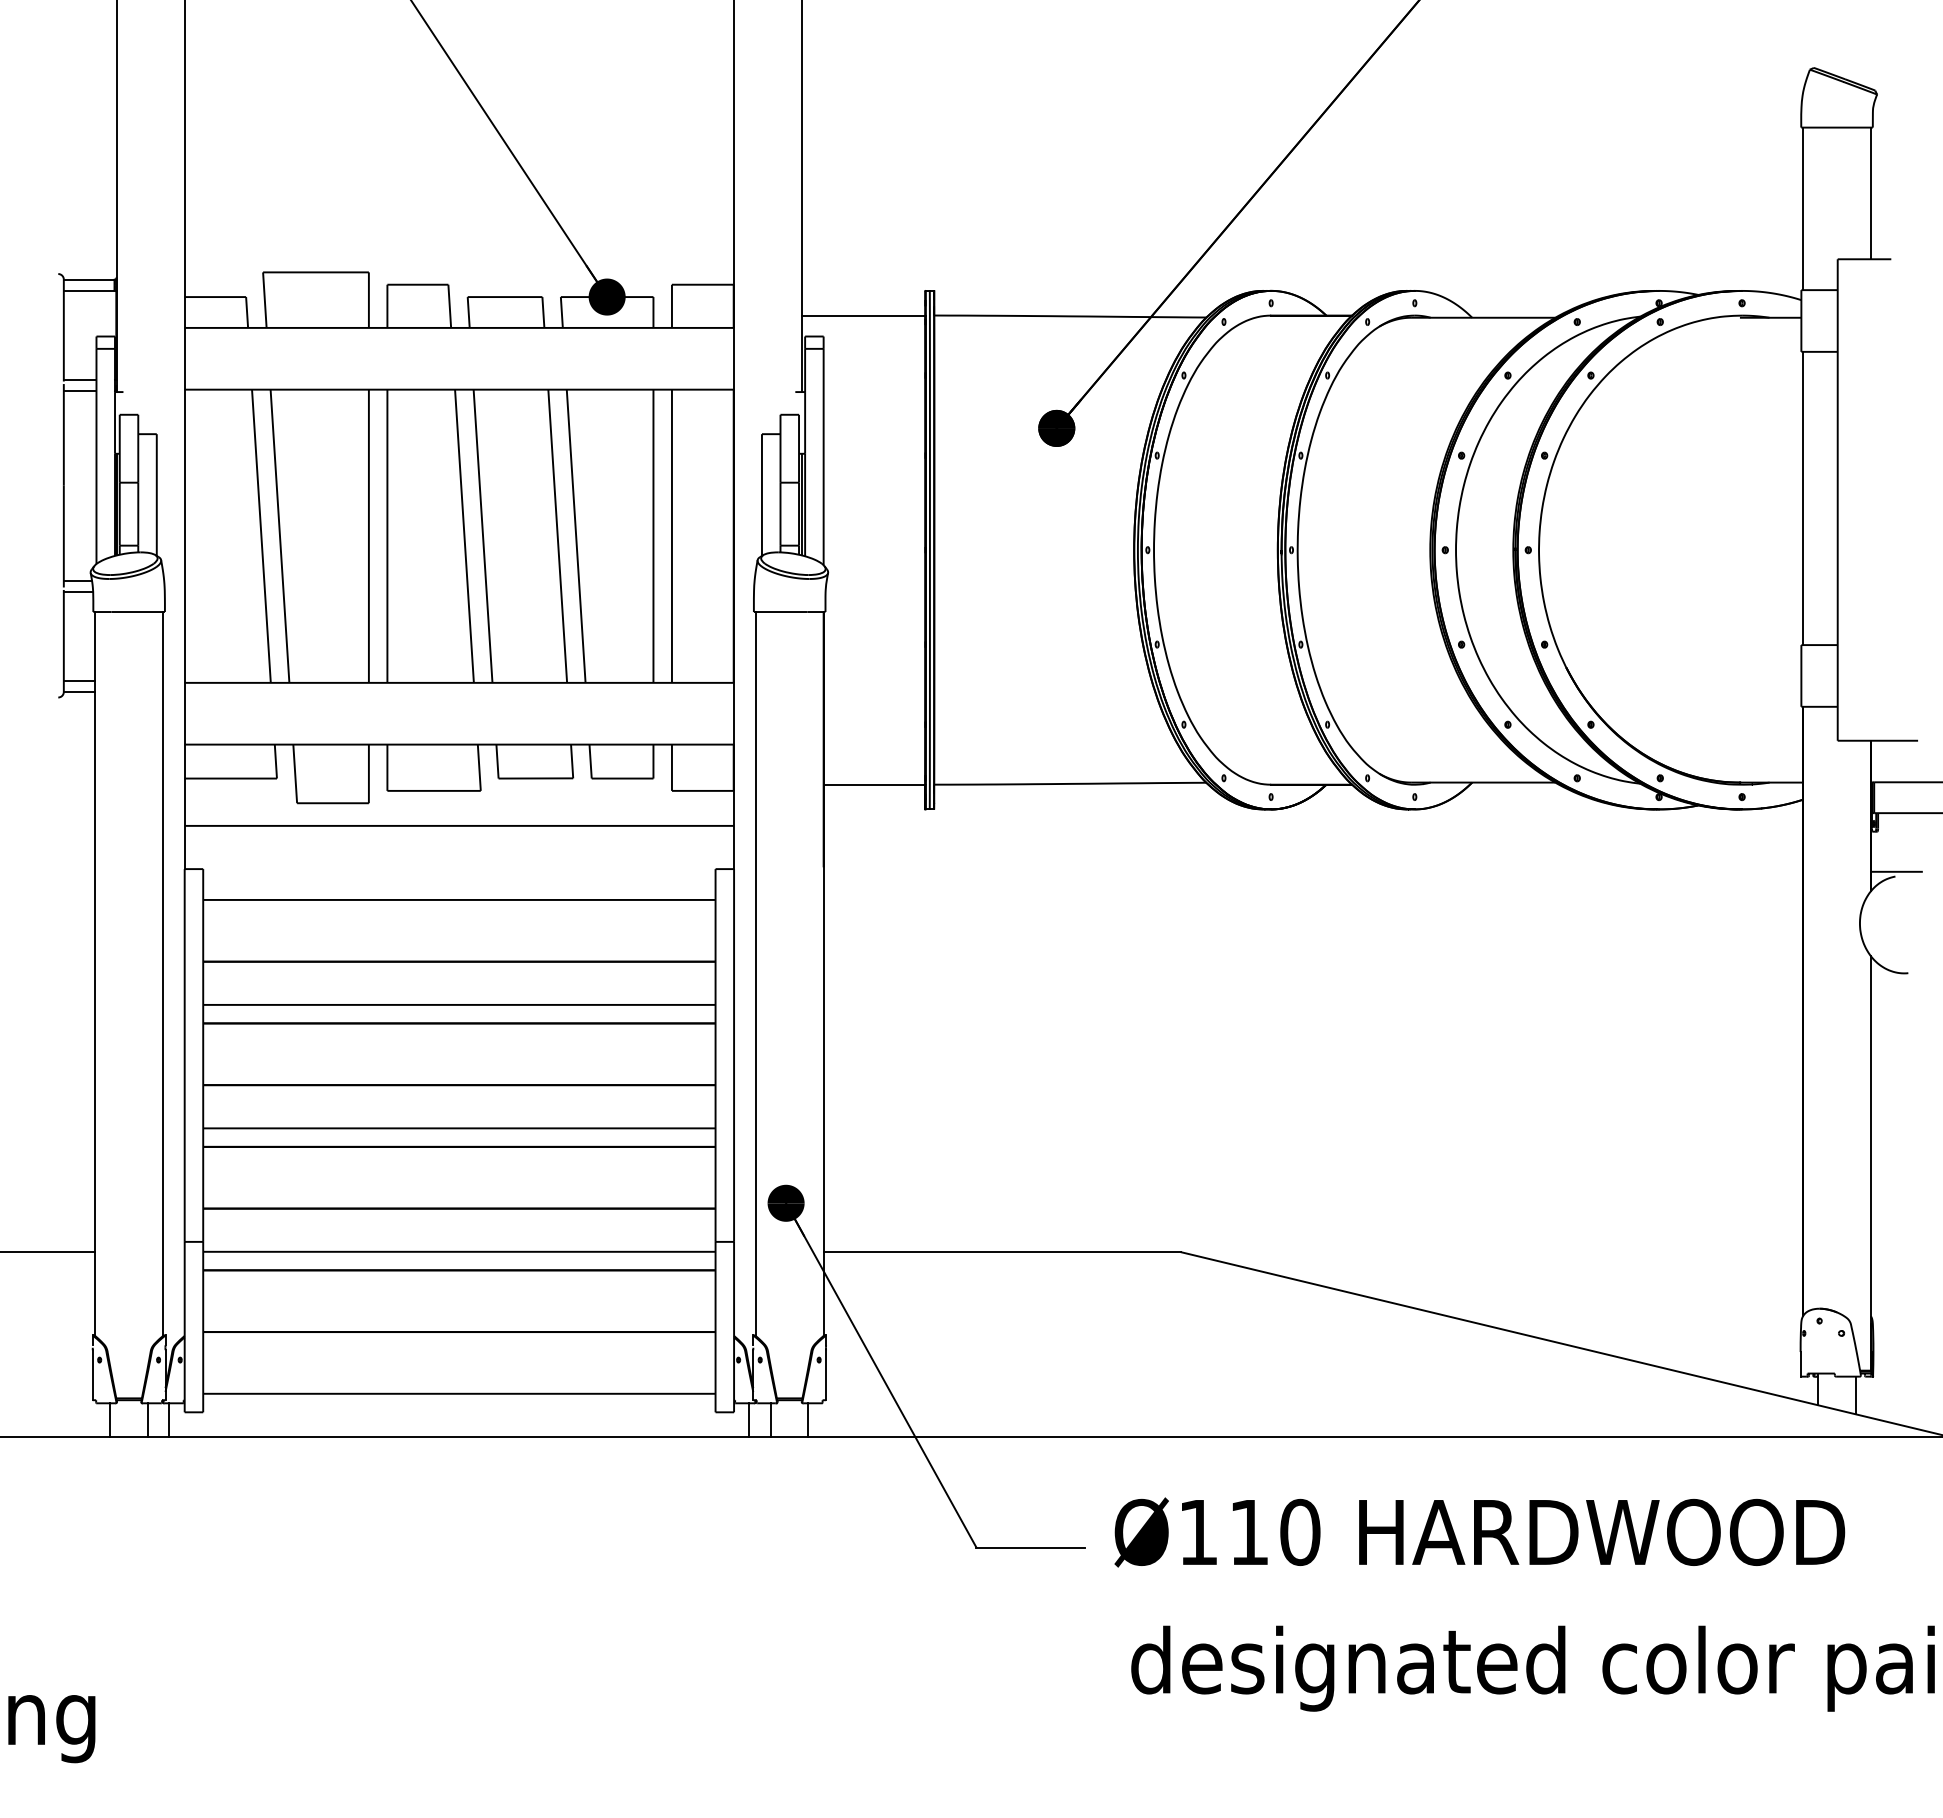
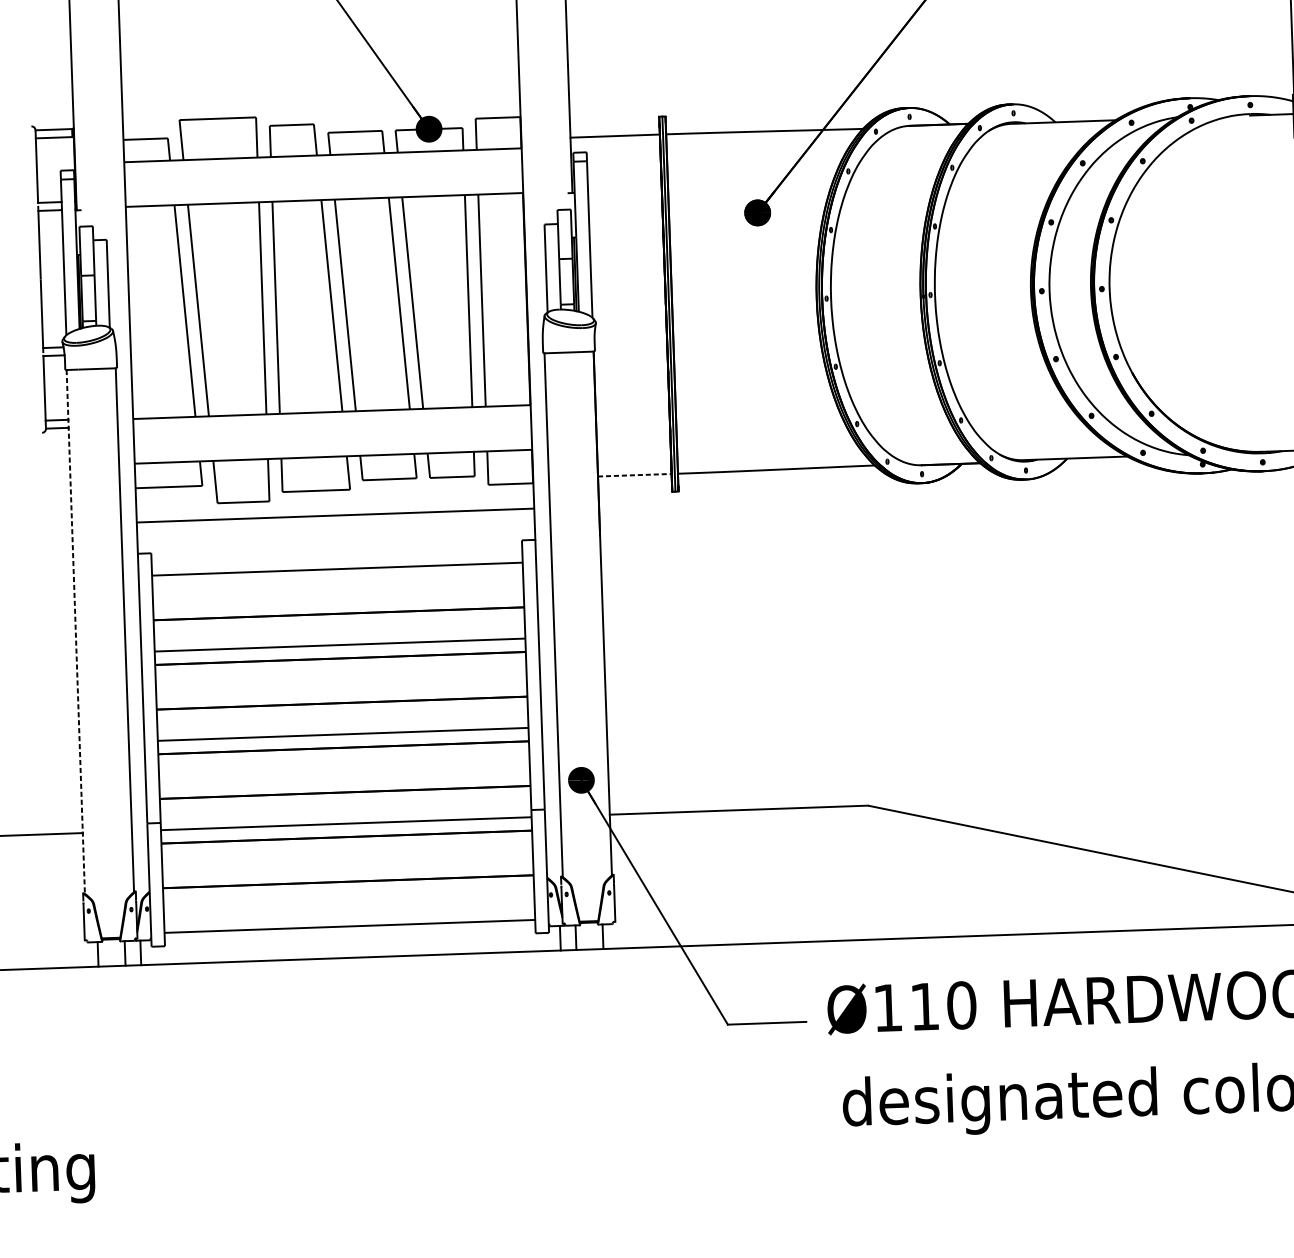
line: (874, 784) -> (634, 475), solid -> dashed
line: (95, 973) -> (76, 631), solid -> dashed

